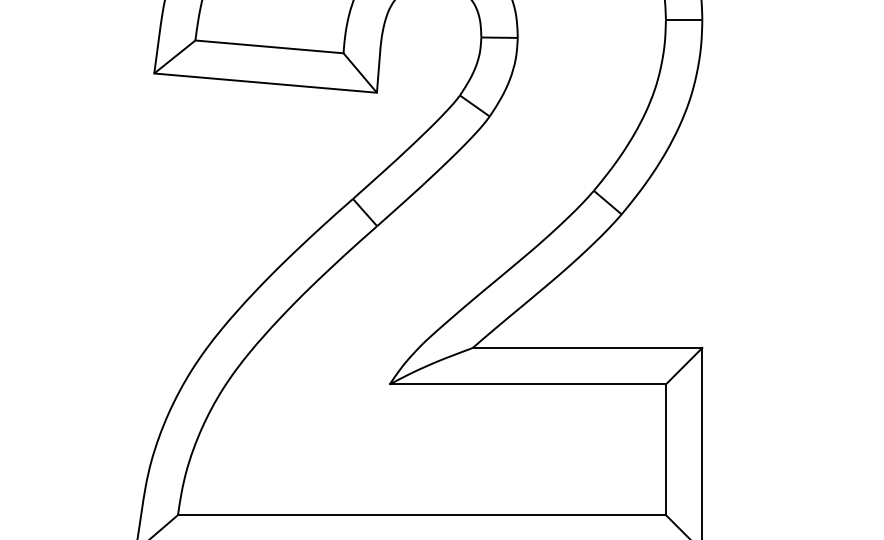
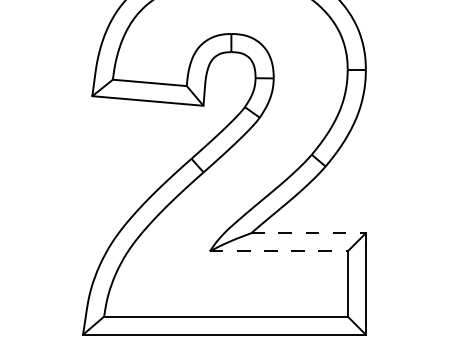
line: (589, 348) -> (309, 233), solid -> dashed
line: (527, 384) -> (278, 251), solid -> dashed

